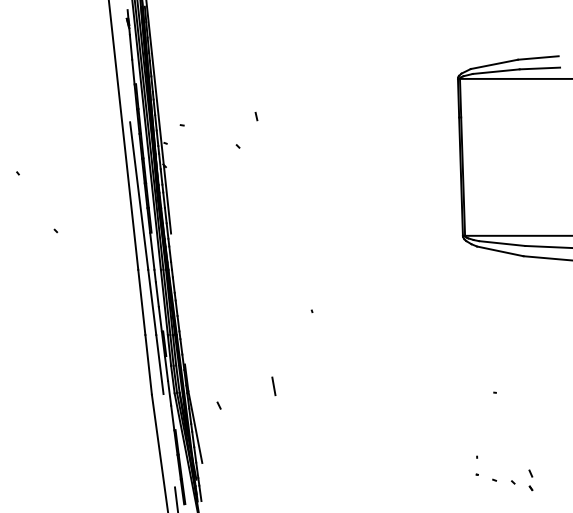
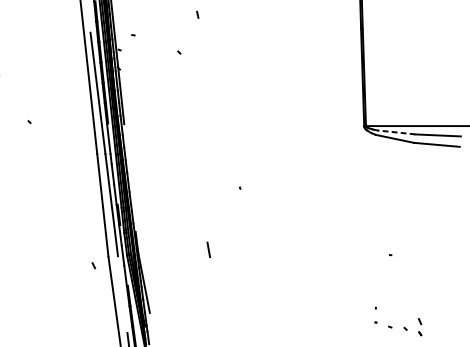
line: (256, 116) -> (197, 14), moved
line: (501, 243) -> (395, 132), solid -> dashed
line: (218, 405) -> (93, 265), moved

